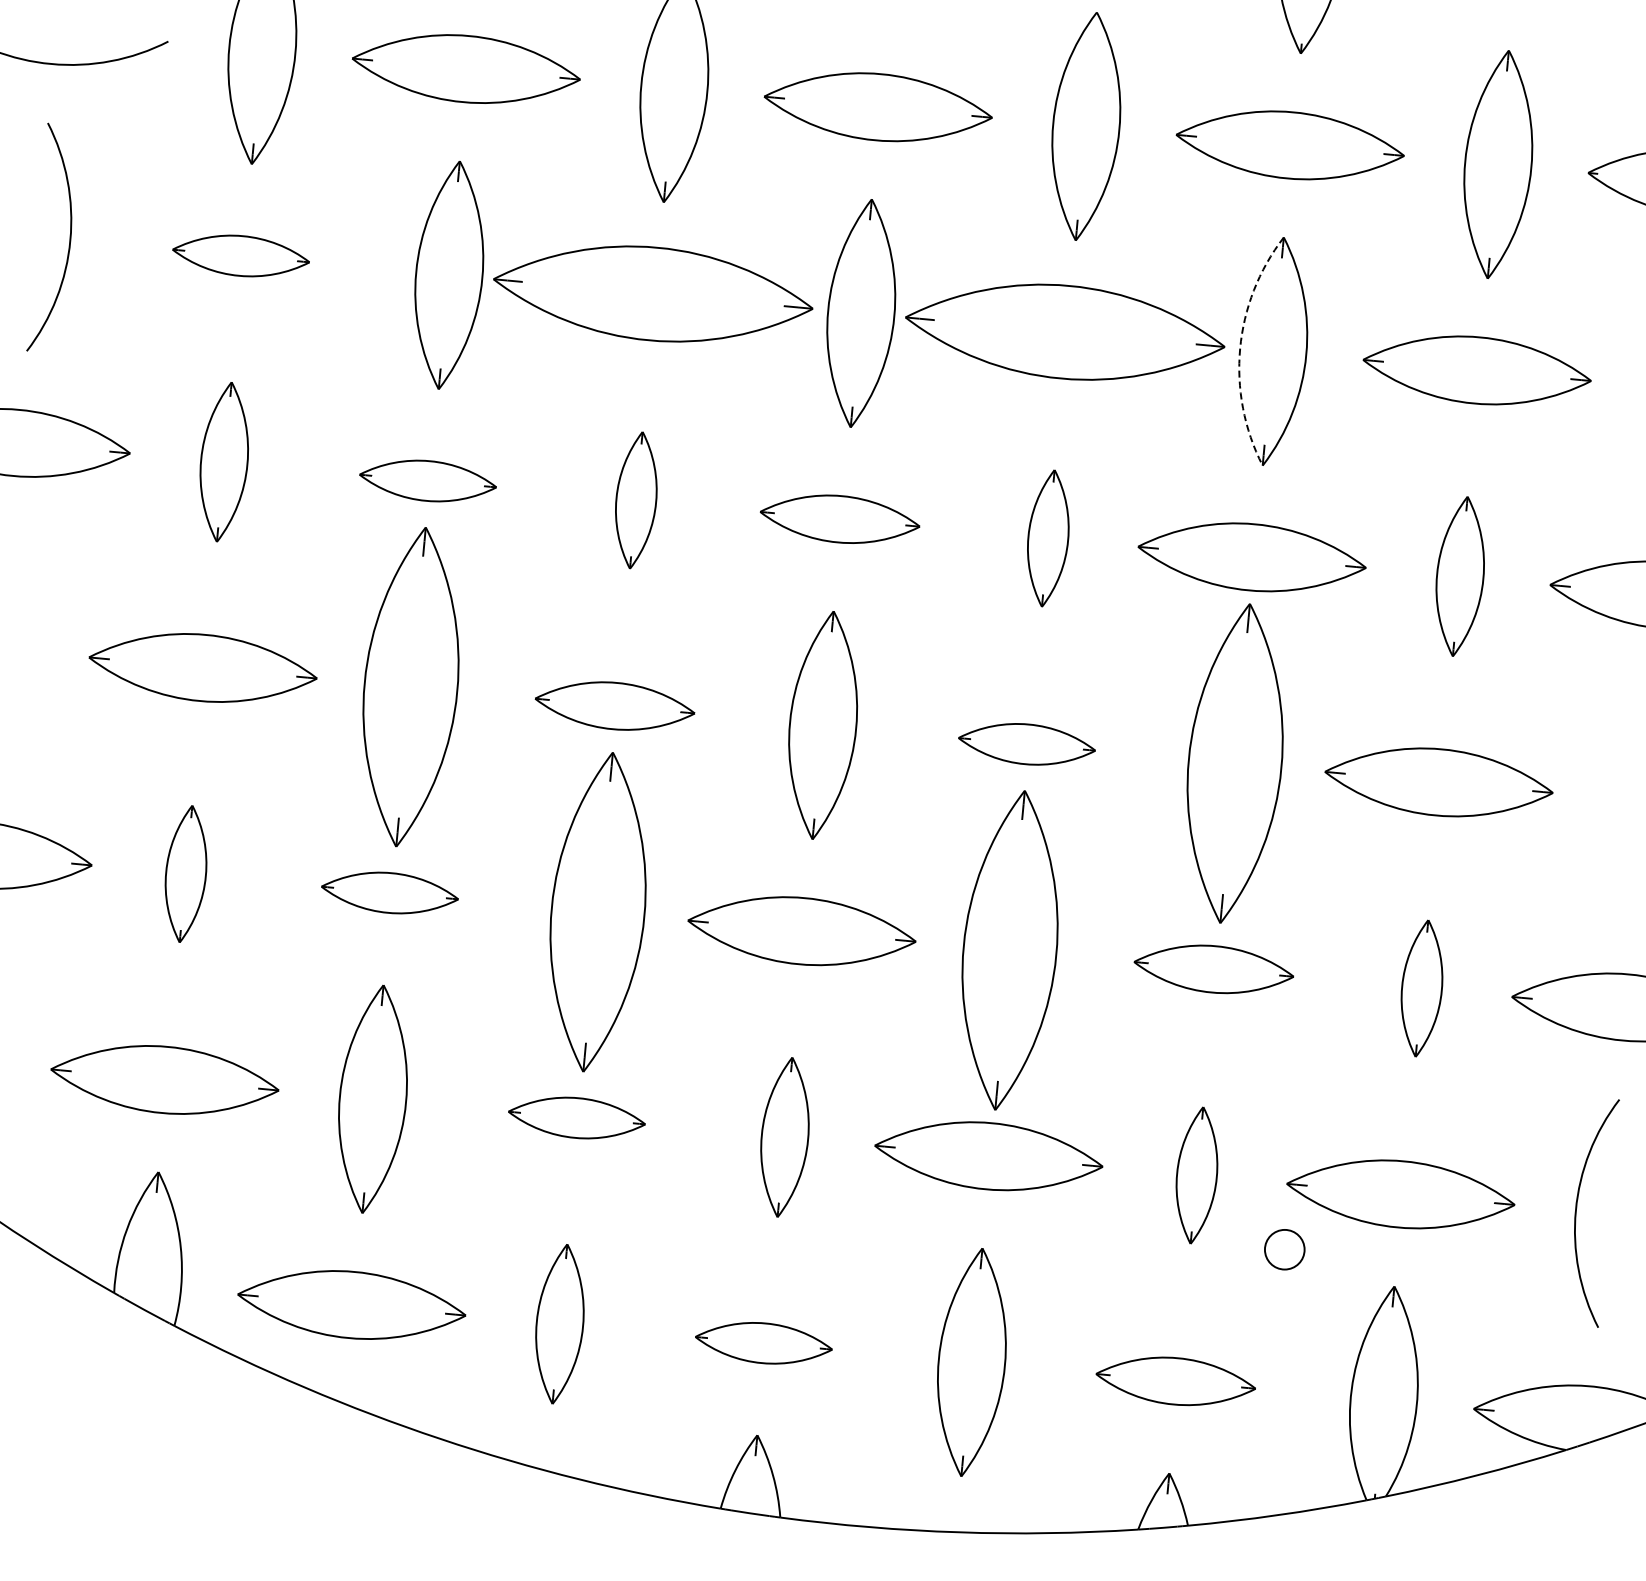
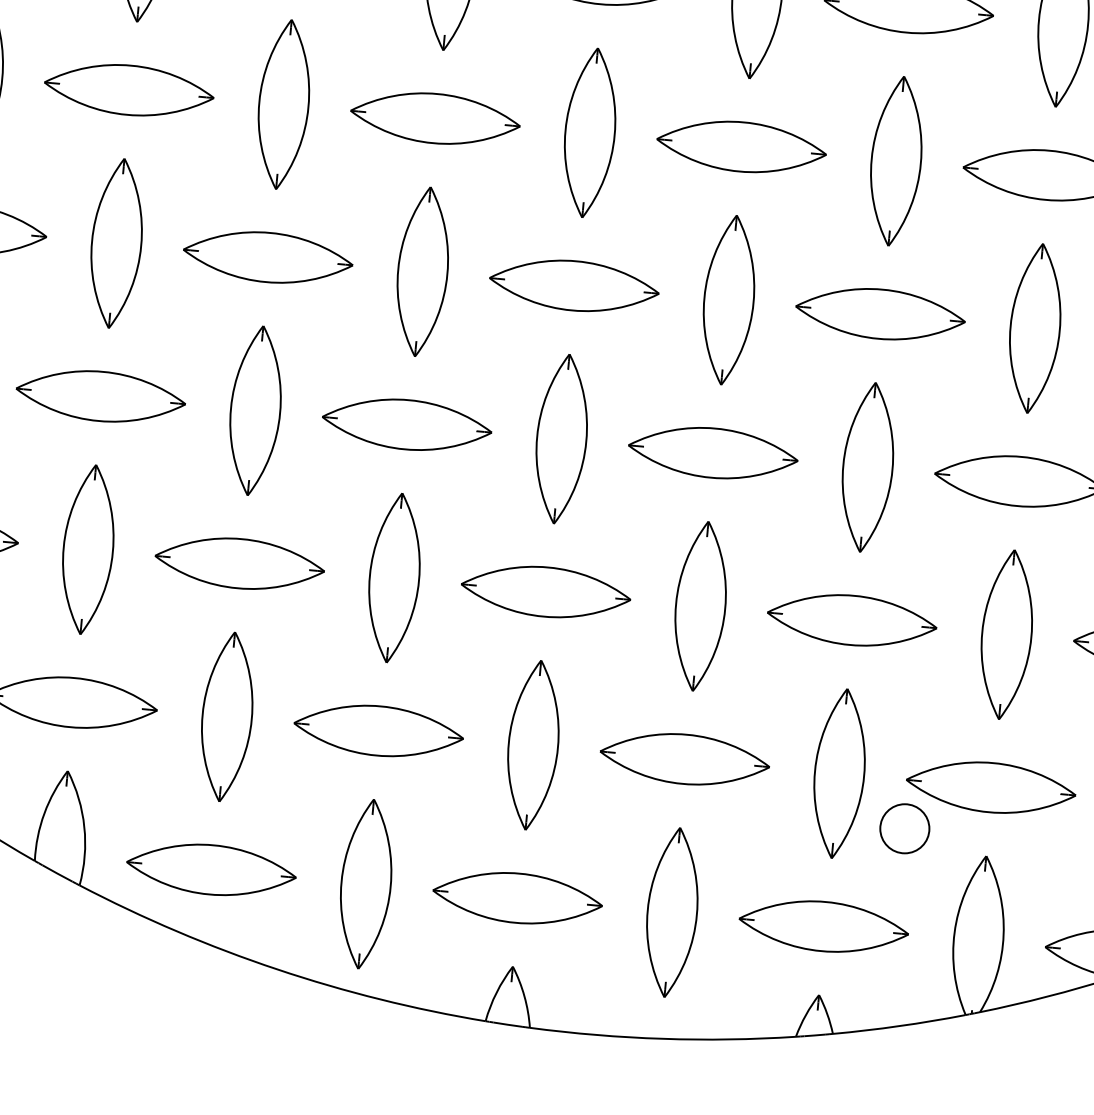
part: (240, 255) -> (128, 89), size x1.67
part: (652, 294) -> (434, 118), size x0.71
part: (1064, 332) -> (741, 147), size x0.71
arc: (1240, 348) -> (871, 159), dashed -> solid
part: (224, 461) -> (116, 242), size x1.43
part: (427, 480) -> (267, 257), size x1.67
part: (636, 500) -> (423, 271), size x1.67
part: (839, 519) -> (573, 286), size x1.43
part: (1048, 538) -> (729, 300), size x1.67
part: (1460, 576) -> (1035, 328), size x1.43
part: (411, 687) -> (255, 410), size x0.71
part: (614, 705) -> (406, 424), size x1.43
part: (1026, 744) -> (712, 453), size x1.67
part: (1234, 763) -> (867, 467), size x0.71
part: (185, 873) -> (87, 549), size x1.67
part: (389, 892) -> (239, 563), size x1.67
part: (597, 912) -> (394, 578), size x0.71
part: (1009, 950) -> (700, 606), size x0.71
part: (1213, 969) -> (851, 620), size x1.43
part: (1421, 988) -> (1006, 634), size x1.67
part: (576, 1117) -> (378, 730), size x1.67
part: (784, 1137) -> (533, 745), size x1.43
part: (1196, 1175) -> (839, 773), size x1.67
circle: (1284, 1249) -> (904, 828), size x1.67
part: (559, 1323) -> (365, 883), size x1.43
part: (763, 1343) -> (517, 898), size x1.67
part: (1175, 1381) -> (823, 926), size x1.43

